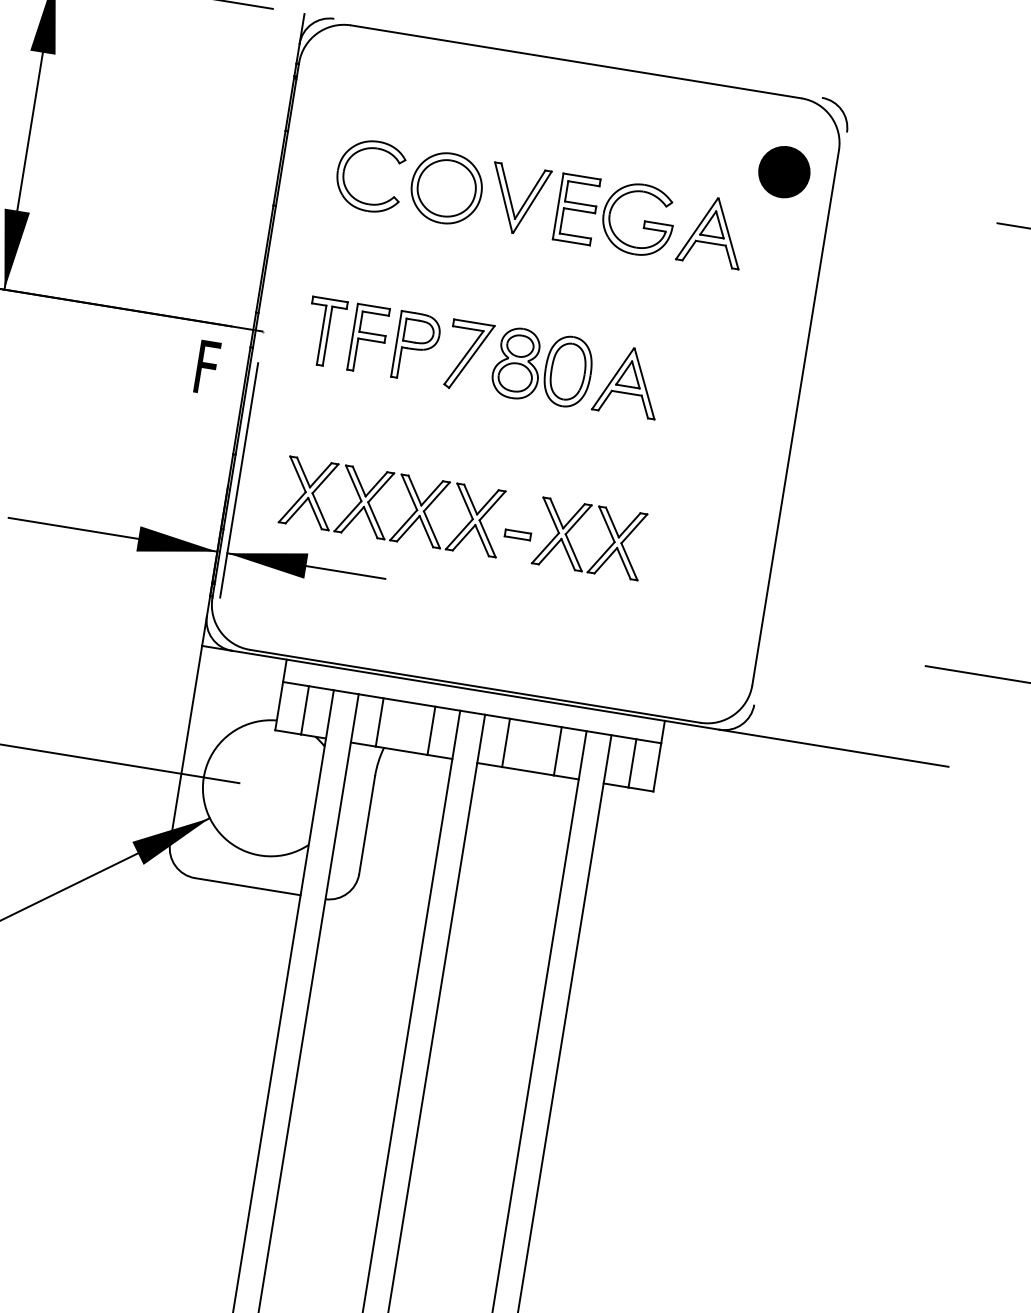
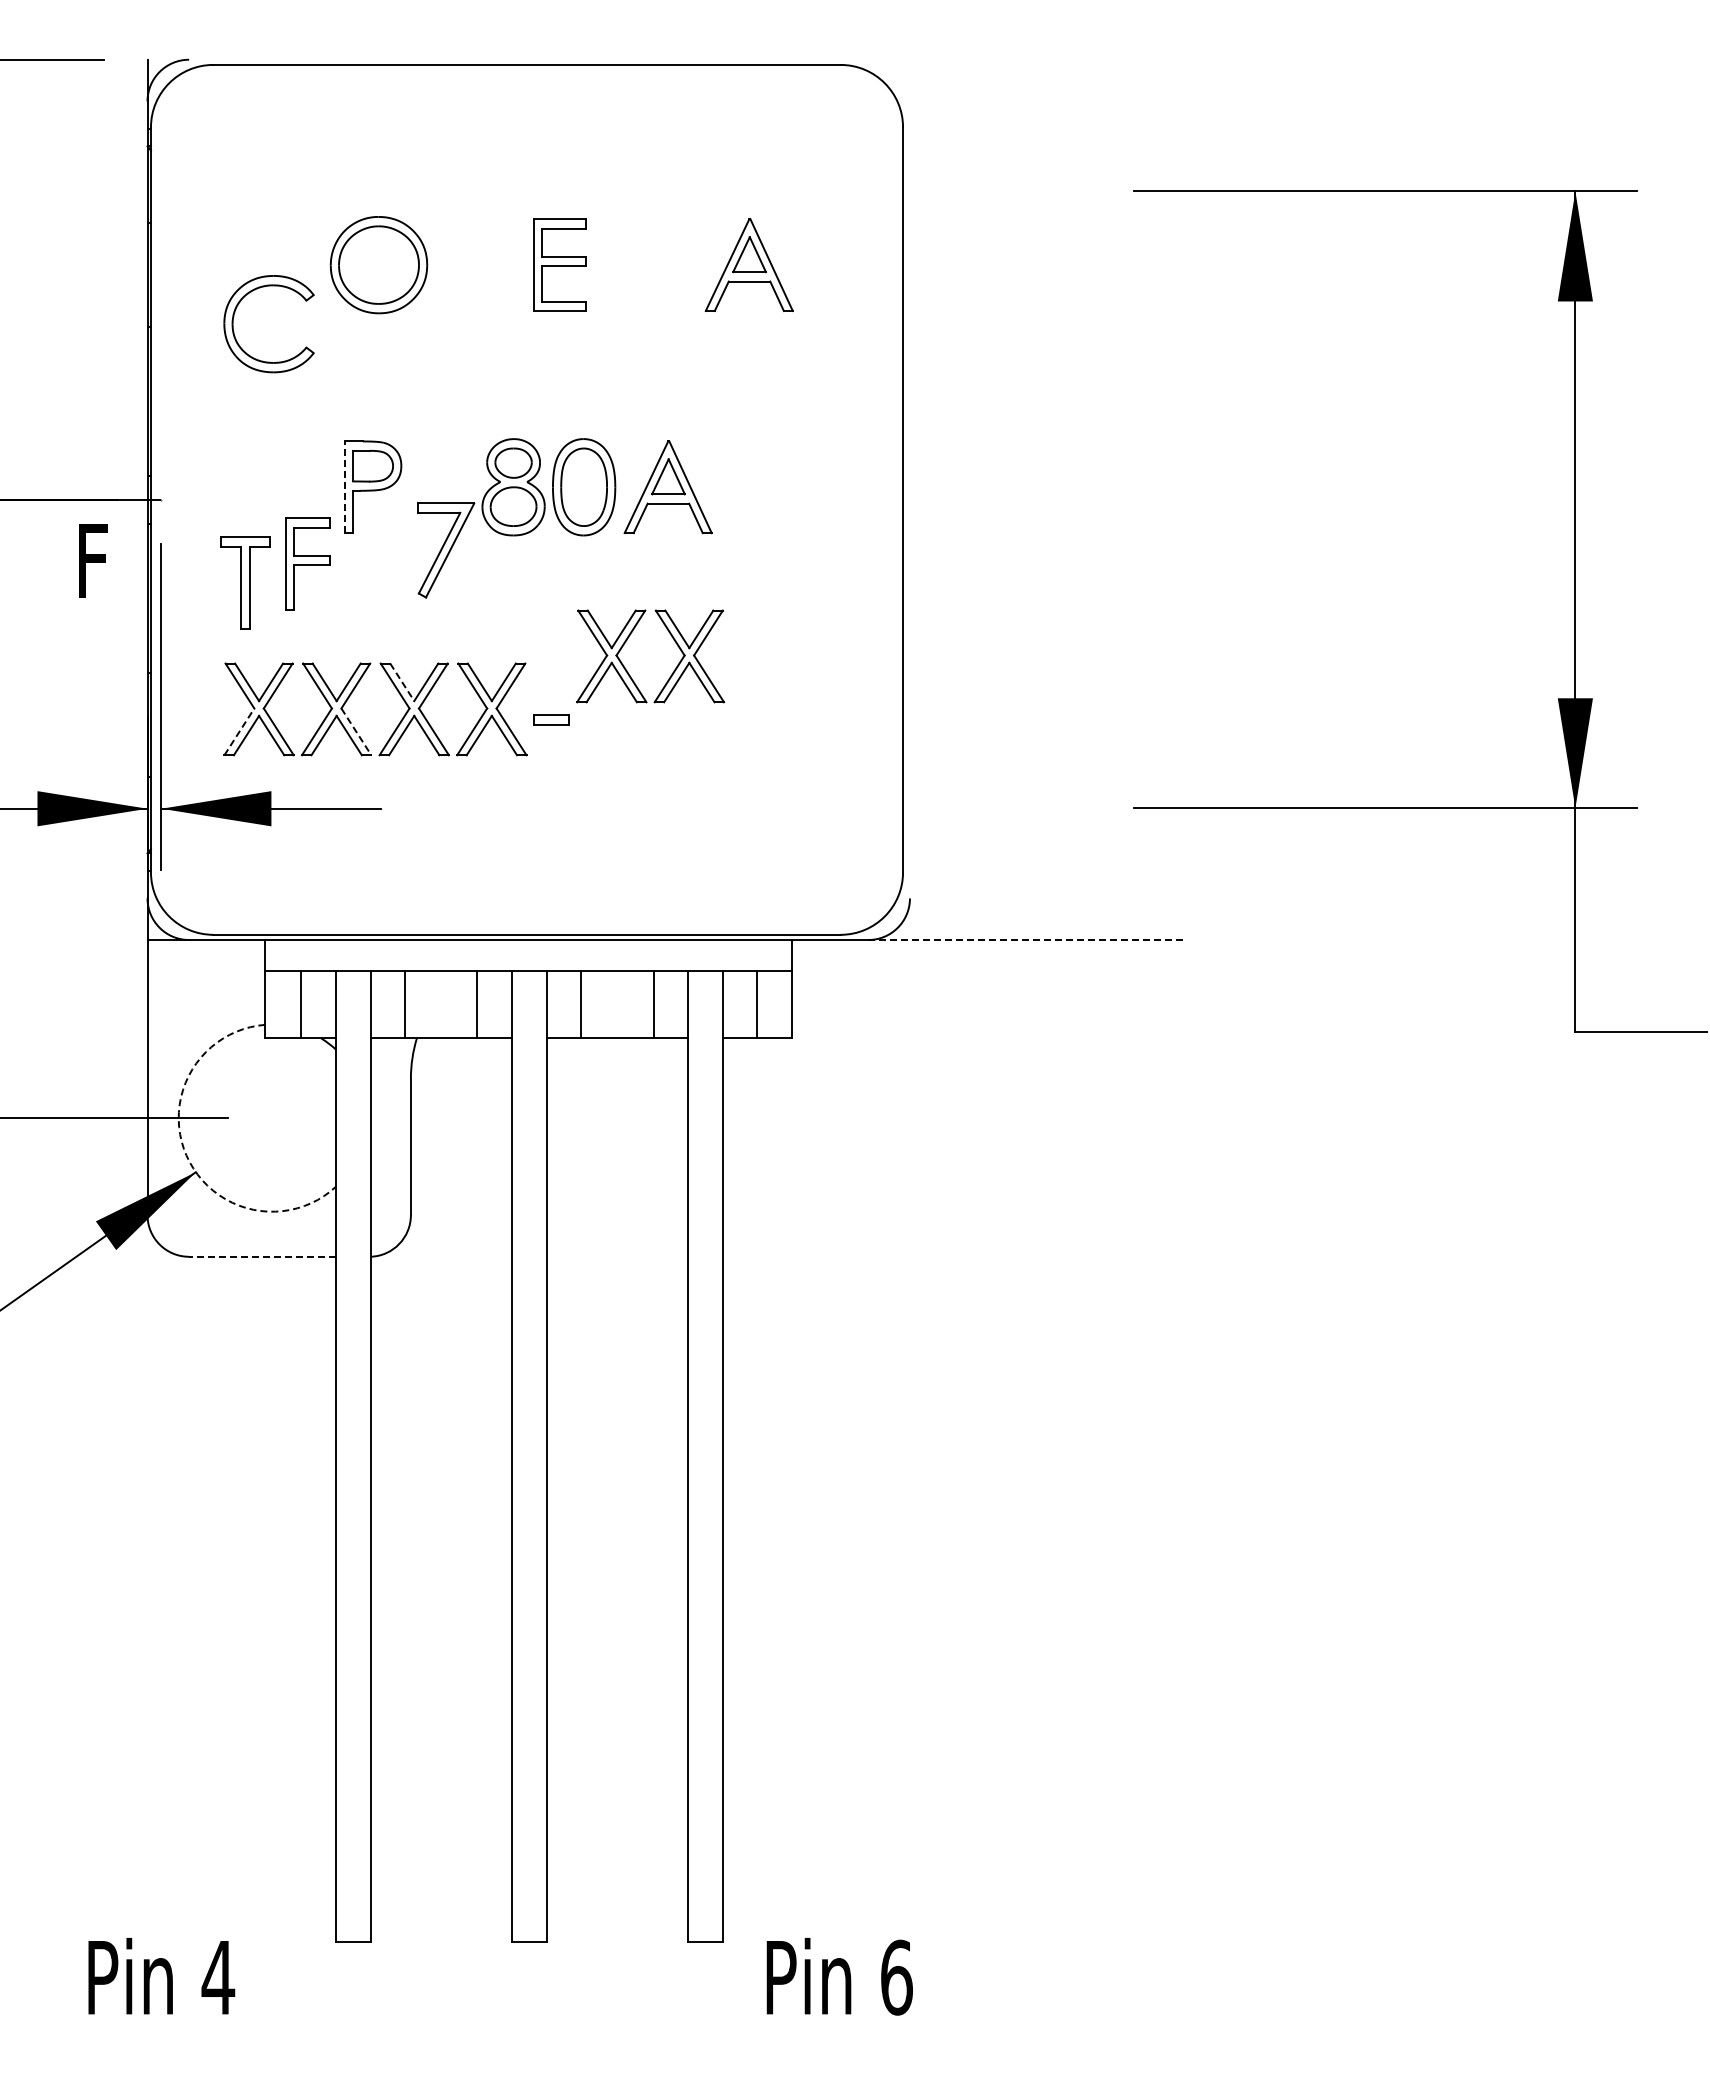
arc: (840, 110) -> (896, 72), removed
part: (784, 171) -> (833, 168), removed
part: (344, 177) -> (234, 331), moved
part: (523, 204) -> (486, 269), removed
part: (644, 220) -> (654, 265), removed
part: (325, 331) -> (245, 582), moved
part: (368, 338) -> (307, 563), moved
line: (396, 343) -> (344, 487), solid -> dashed
part: (469, 356) -> (446, 550), moved
line: (415, 490) -> (402, 682), solid -> dashed
line: (292, 506) -> (239, 731), solid -> dashed
line: (376, 520) -> (356, 731), solid -> dashed
part: (571, 546) -> (627, 670), moved
line: (834, 748) -> (1028, 940), solid -> dashed
arc: (205, 805) -> (186, 1155), solid -> dashed
line: (247, 886) -> (262, 1256), solid -> dashed

